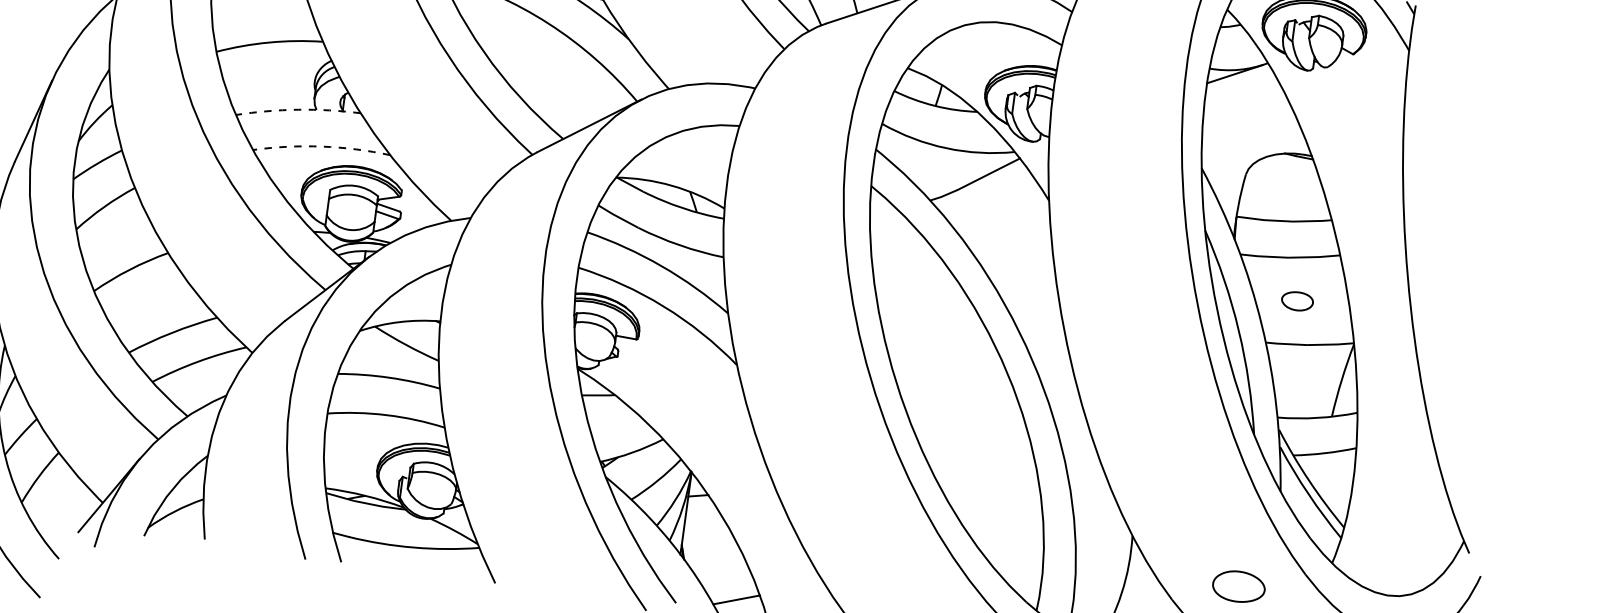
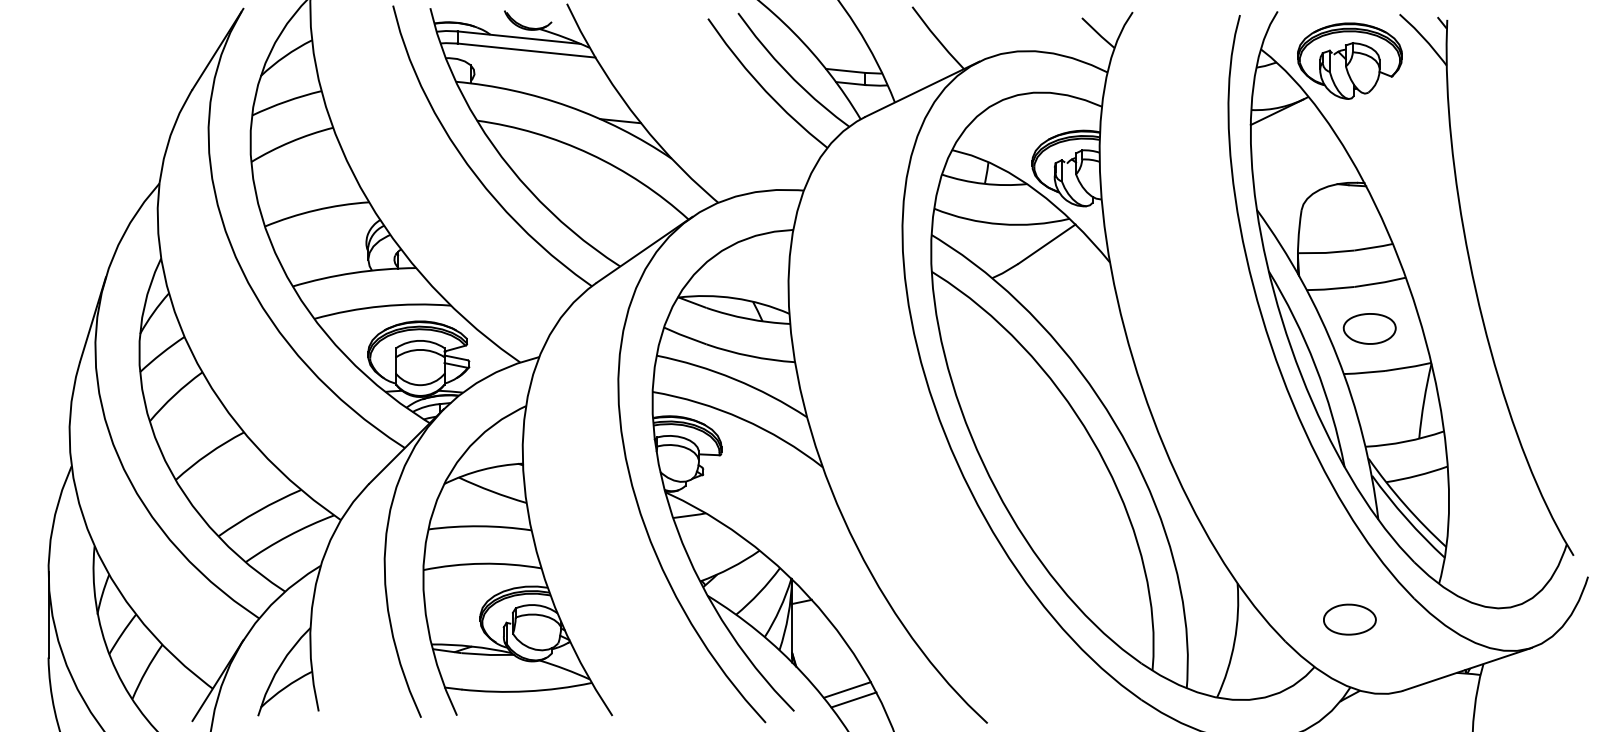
arc: (298, 109) -> (353, 272), dashed -> solid
arc: (322, 146) -> (382, 306), dashed -> solid
part: (1297, 300) -> (1369, 328), size x1.67
line: (731, 588) -> (847, 689), added

